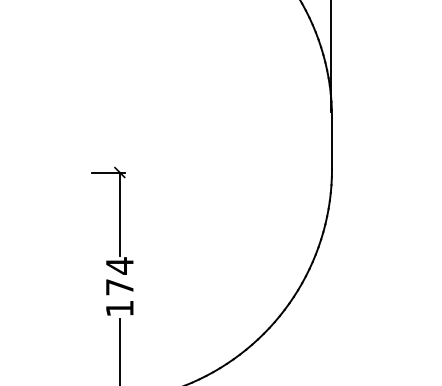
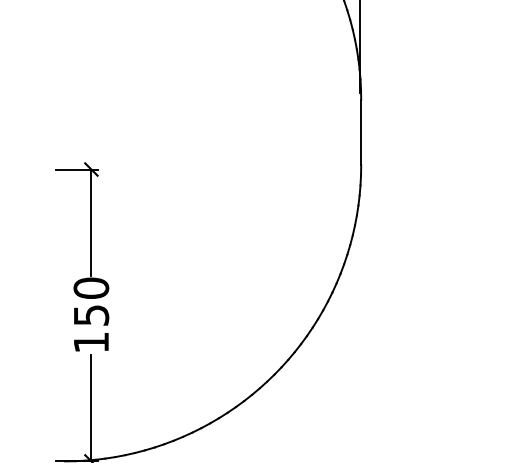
text: (119, 276) -> (90, 301), 174 -> 150

